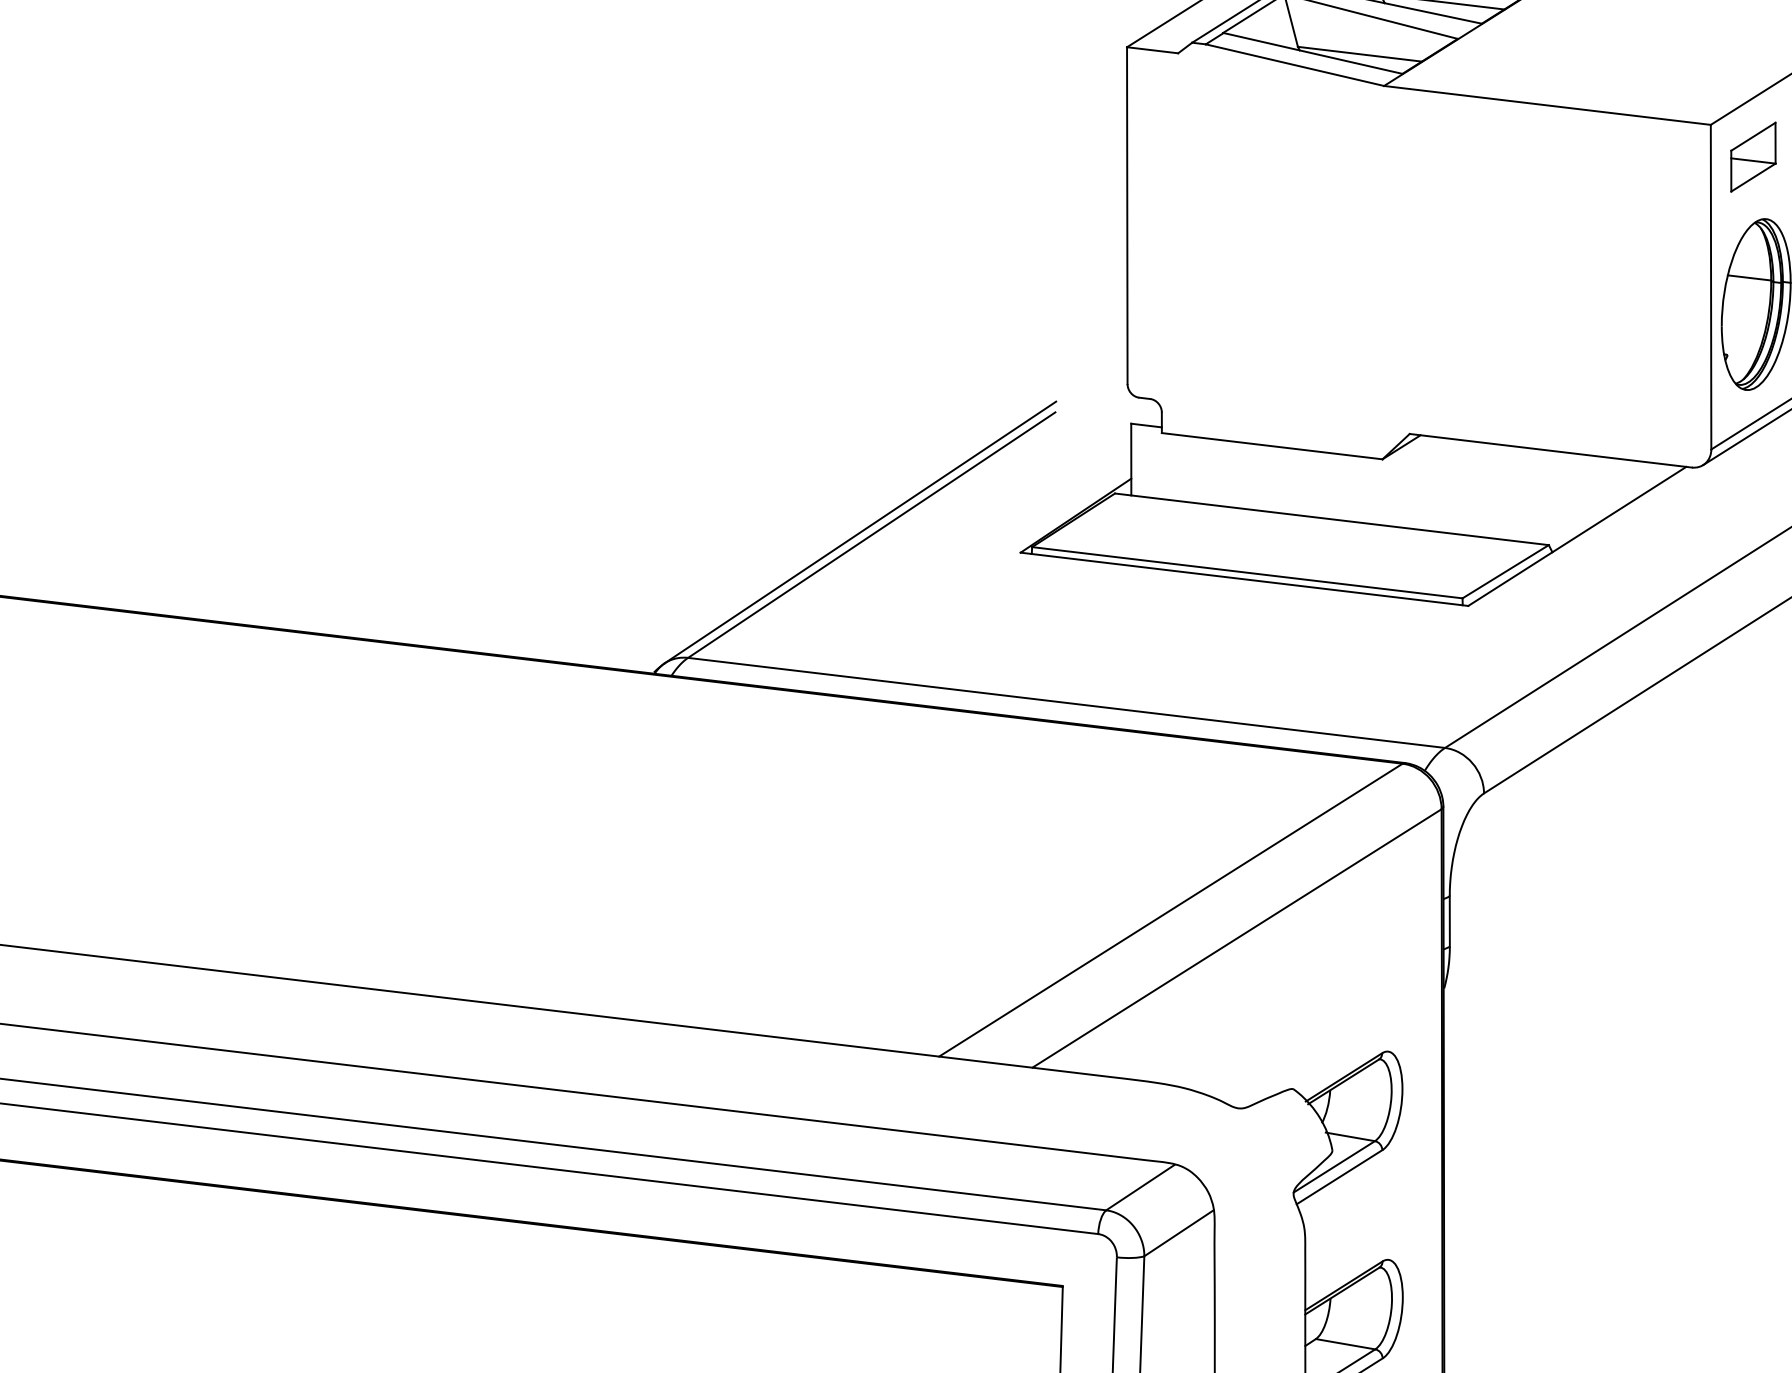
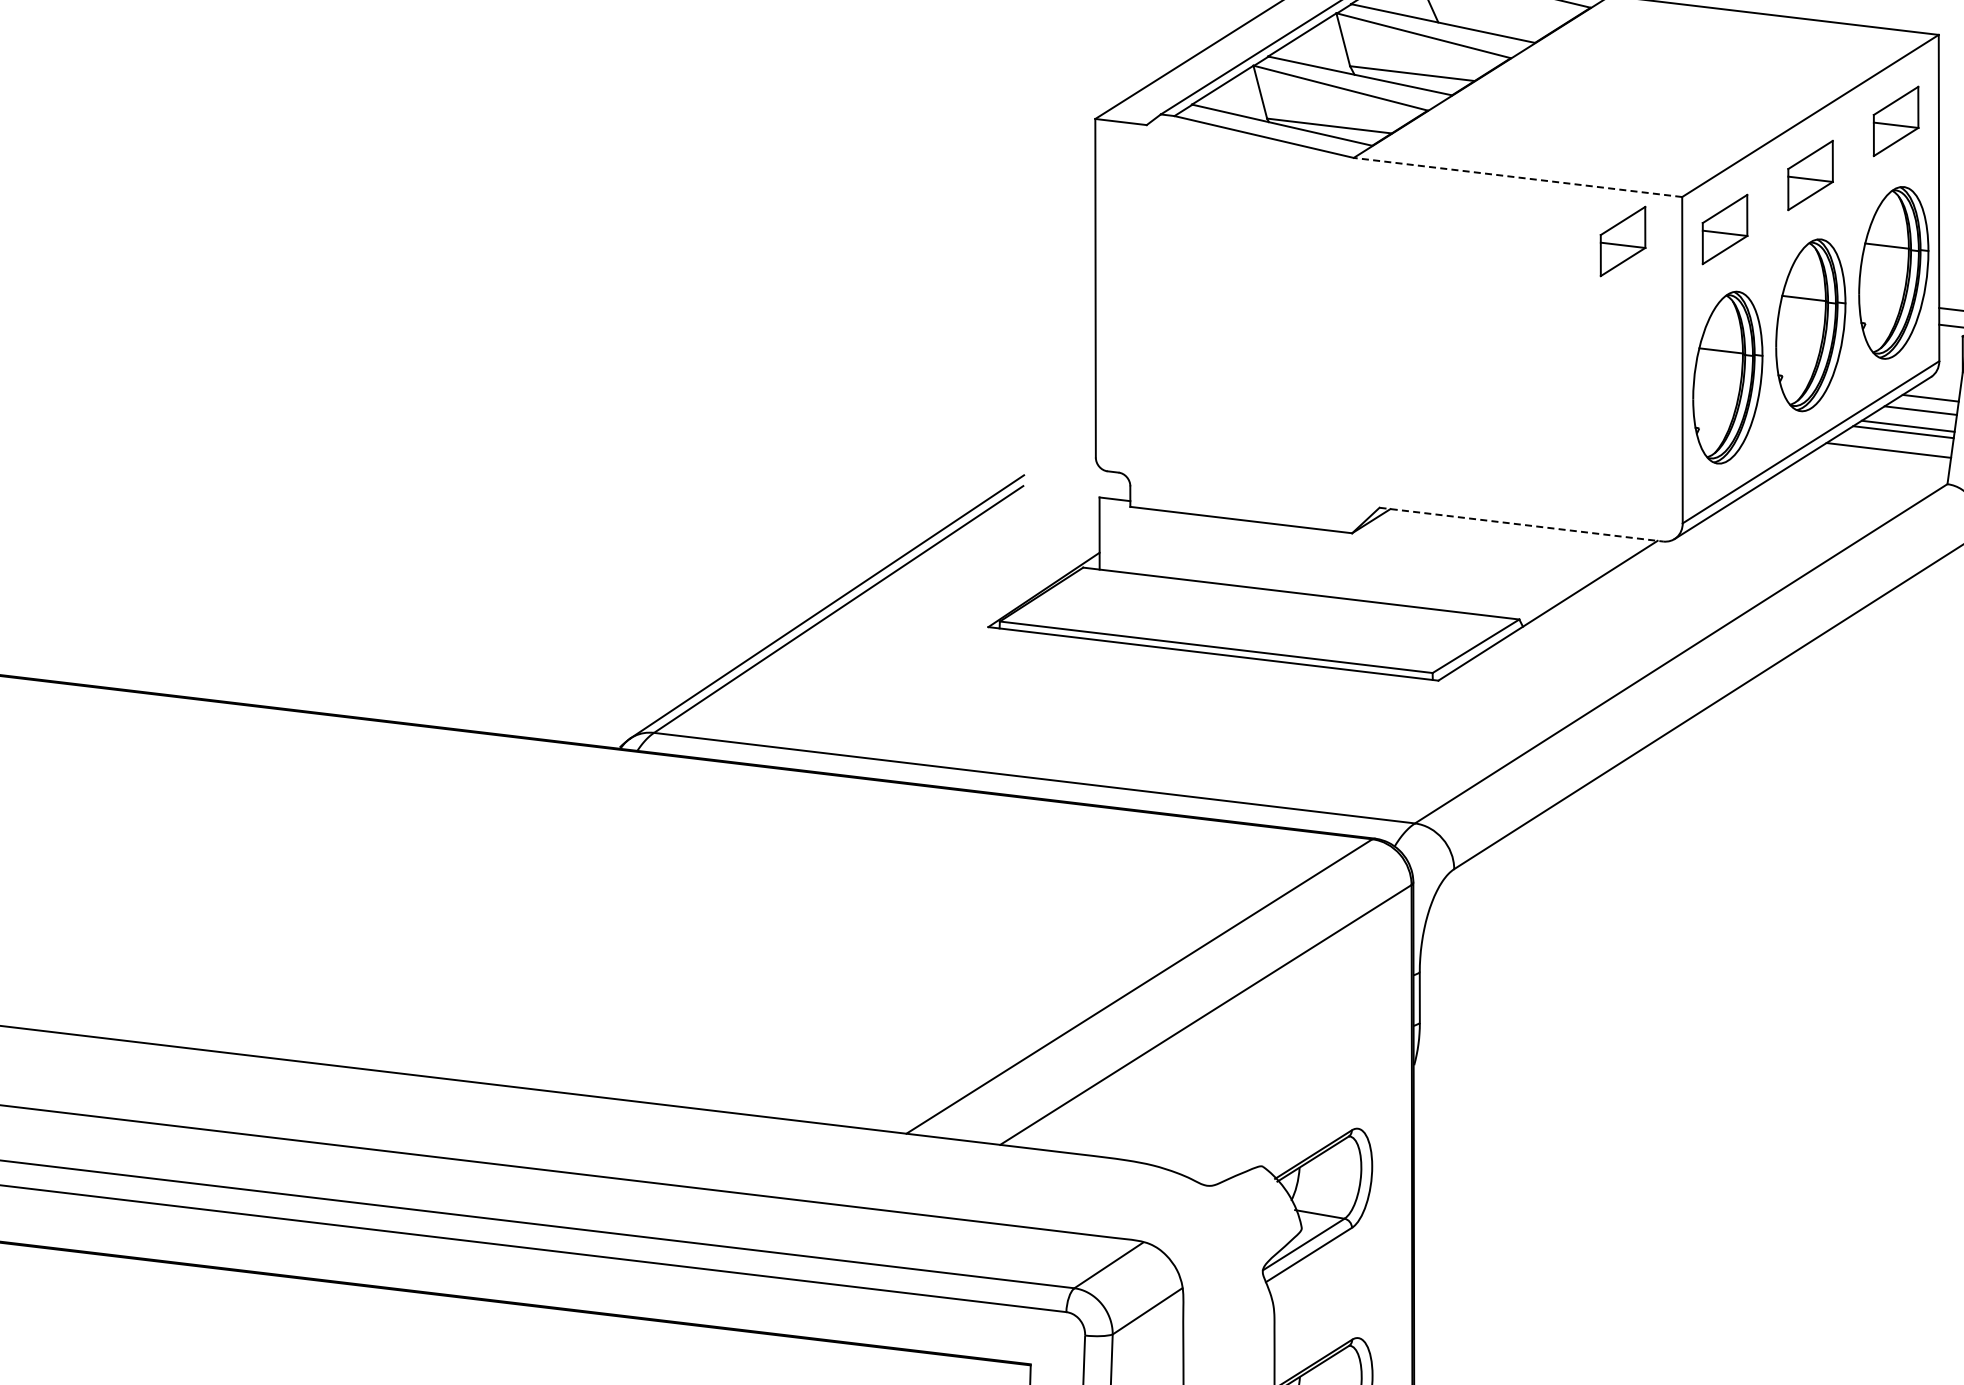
line: (1546, 105) -> (1517, 177), solid -> dashed
part: (1651, 169) -> (1622, 241), added
line: (1550, 450) -> (1521, 524), solid -> dashed

